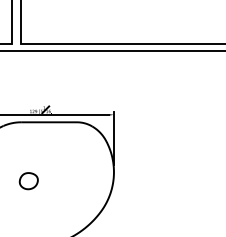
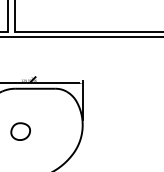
part: (28, 180) -> (20, 131), size x1.43

